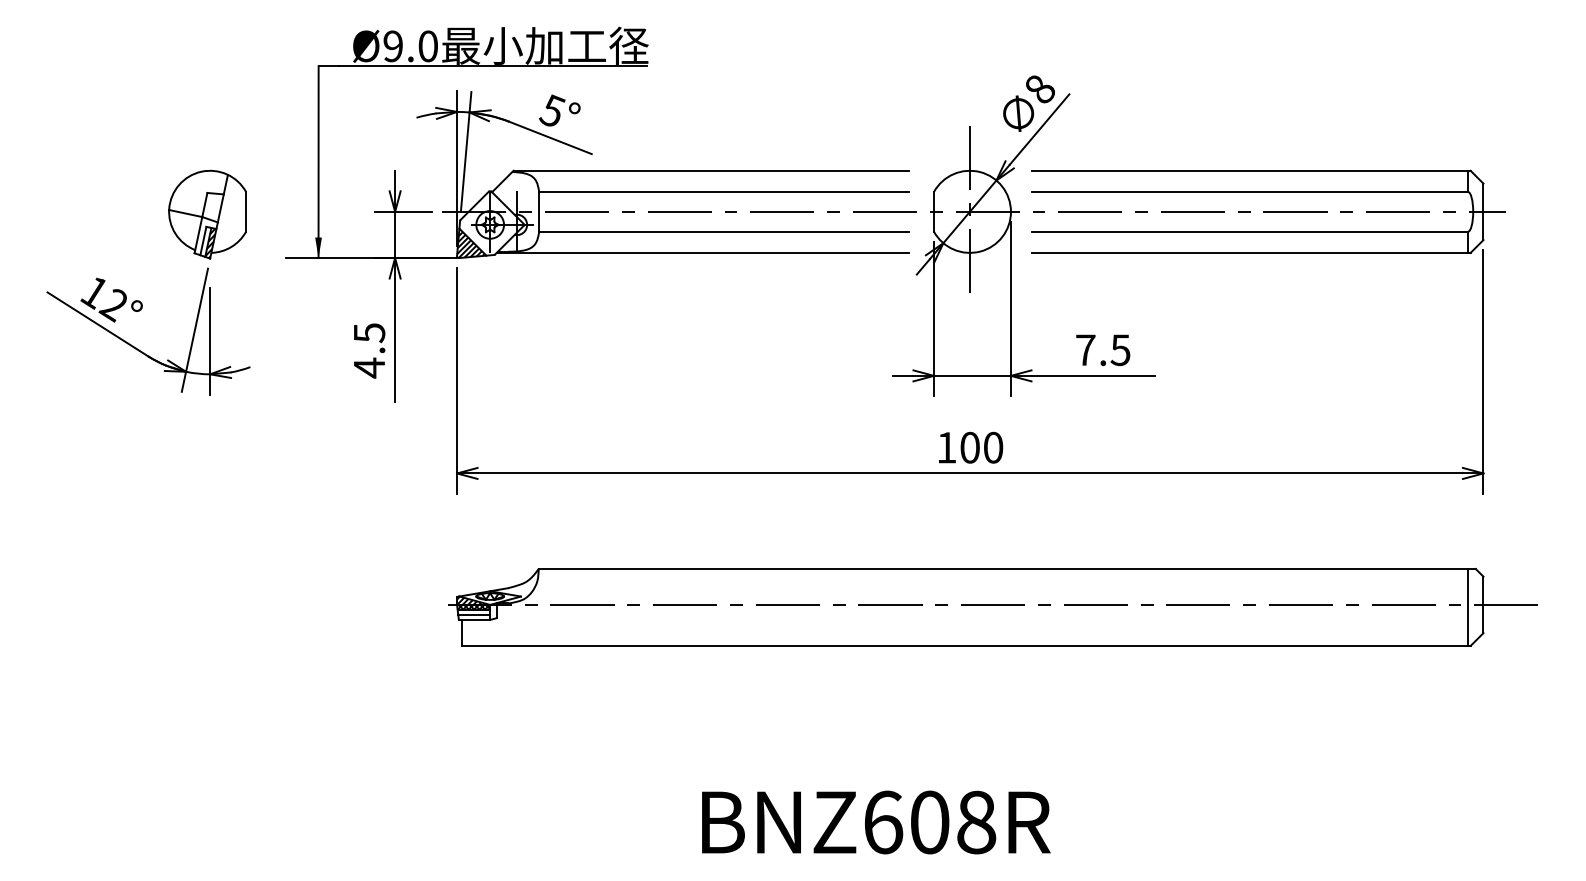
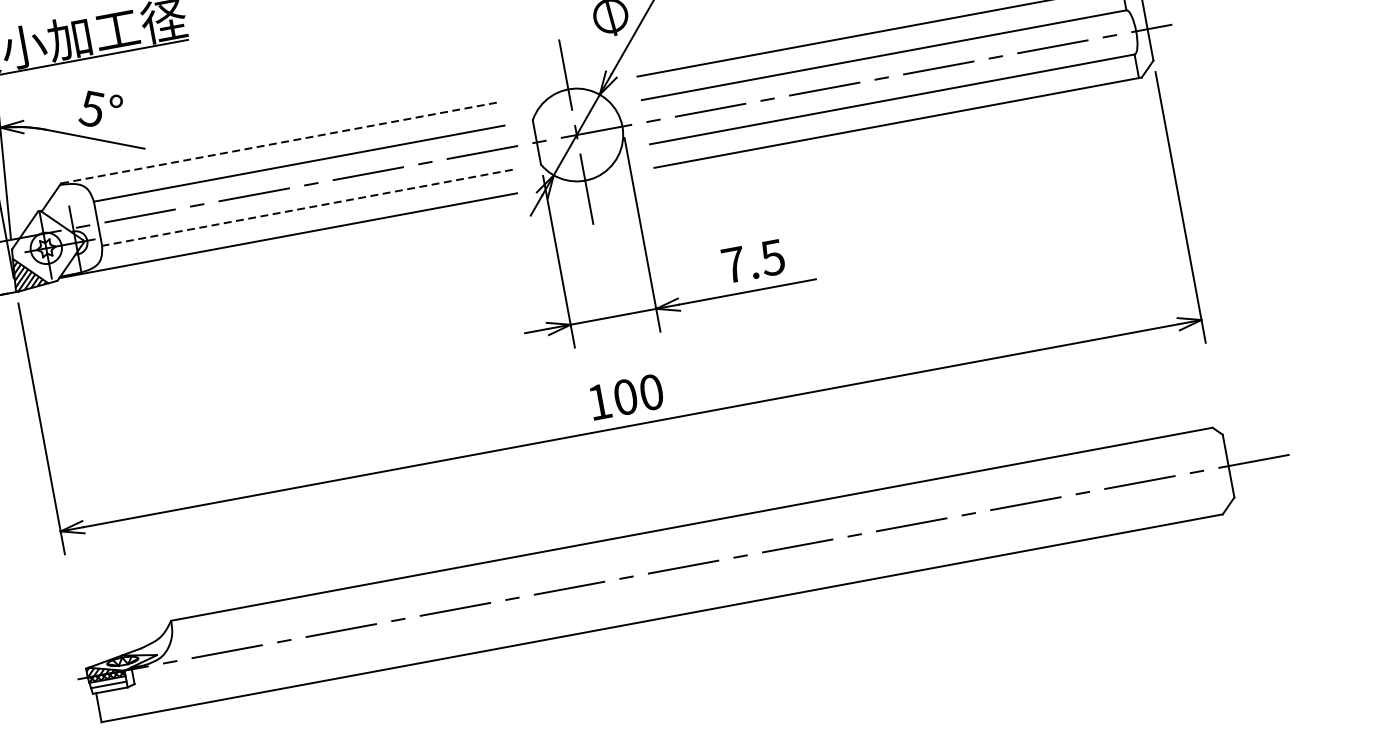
line: (711, 170) -> (281, 142), solid -> dashed
line: (723, 231) -> (306, 207), solid -> dashed
line: (1468, 606) -> (1212, 470), removed

